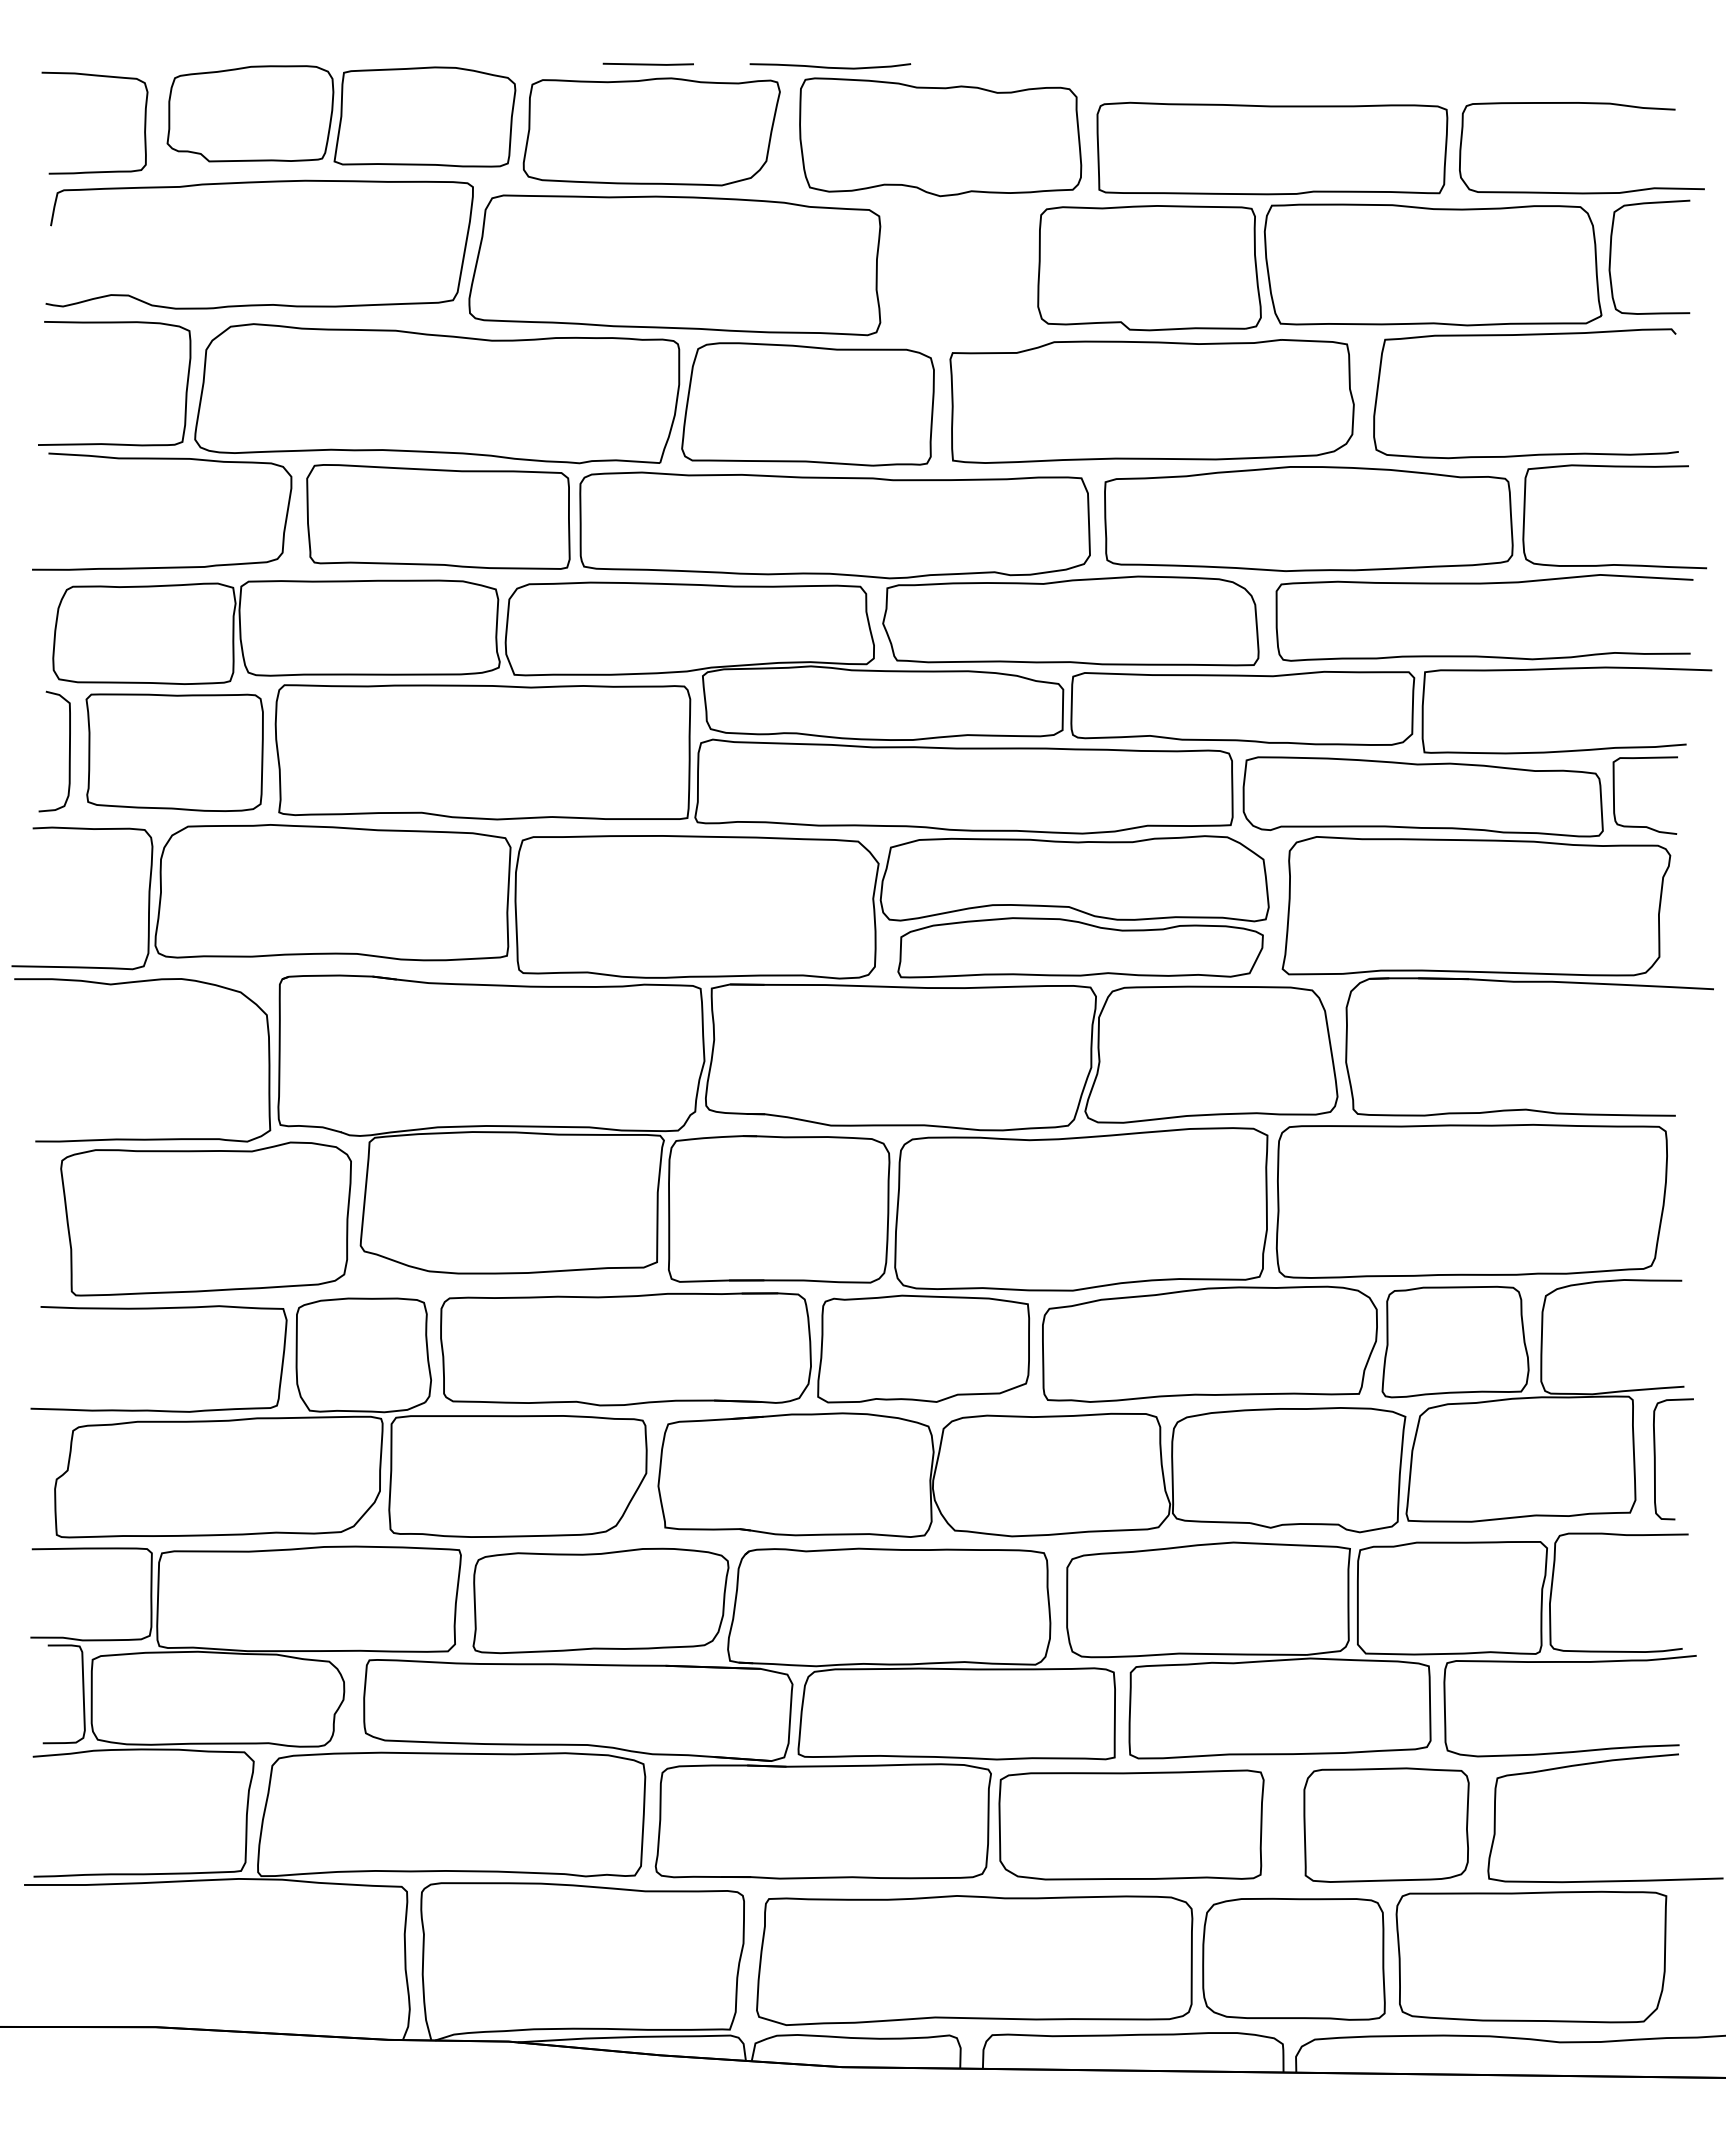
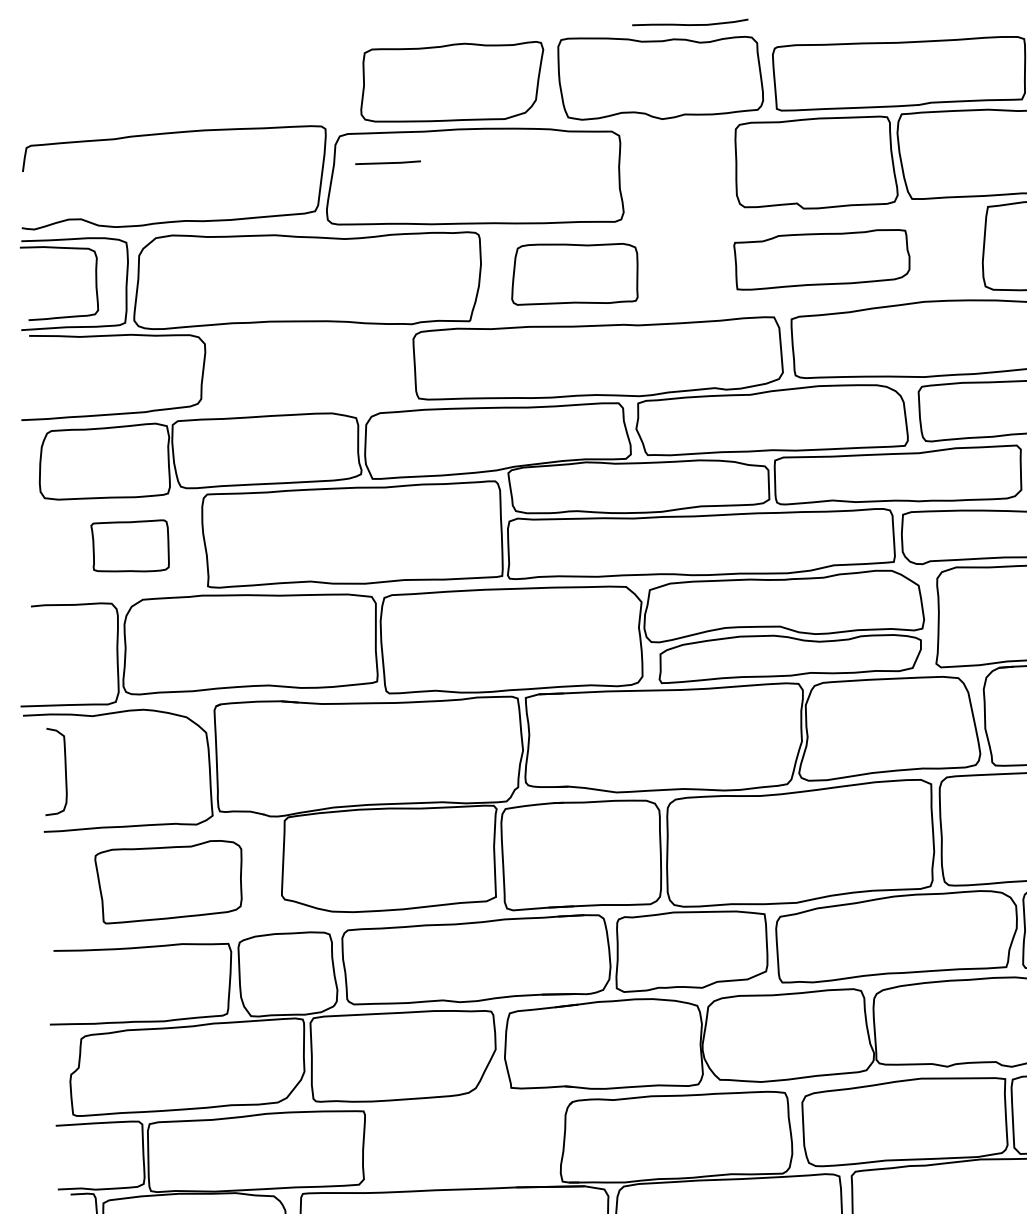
line: (647, 63) -> (387, 162), moved
curve: (829, 66) -> (689, 24), moved
curve: (94, 76) -> (58, 248), moved
part: (341, 116) -> (228, 82), removed
part: (1151, 401) -> (821, 259), size x0.6
part: (807, 404) -> (574, 273), size x0.7
part: (438, 516) -> (312, 367), removed
curve: (69, 751) -> (65, 770), moved
part: (174, 752) -> (130, 546), size x0.6
part: (205, 1218) -> (169, 881), size x0.7
part: (600, 1600) -> (467, 1142), removed

